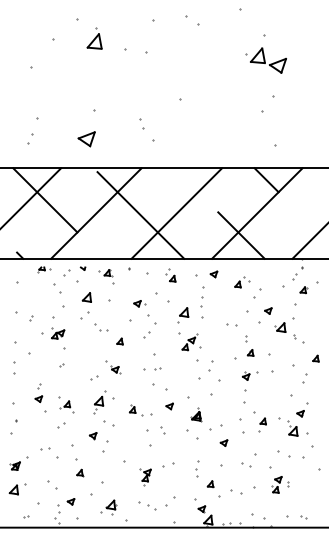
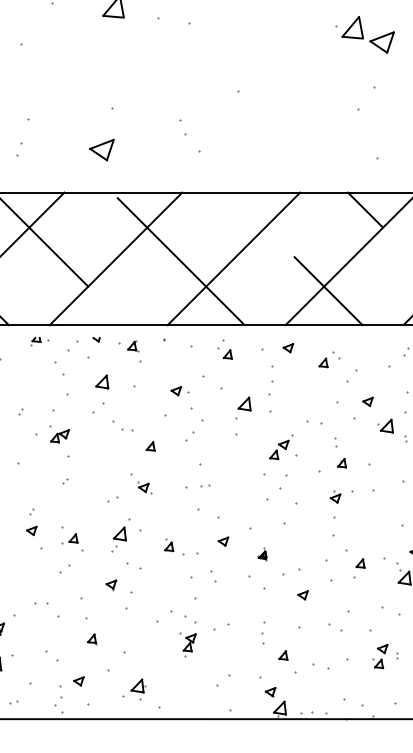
part: (191, 342) -> (283, 447), moved
part: (196, 414) -> (262, 553), size x0.6
part: (147, 505) -> (183, 616), moved

